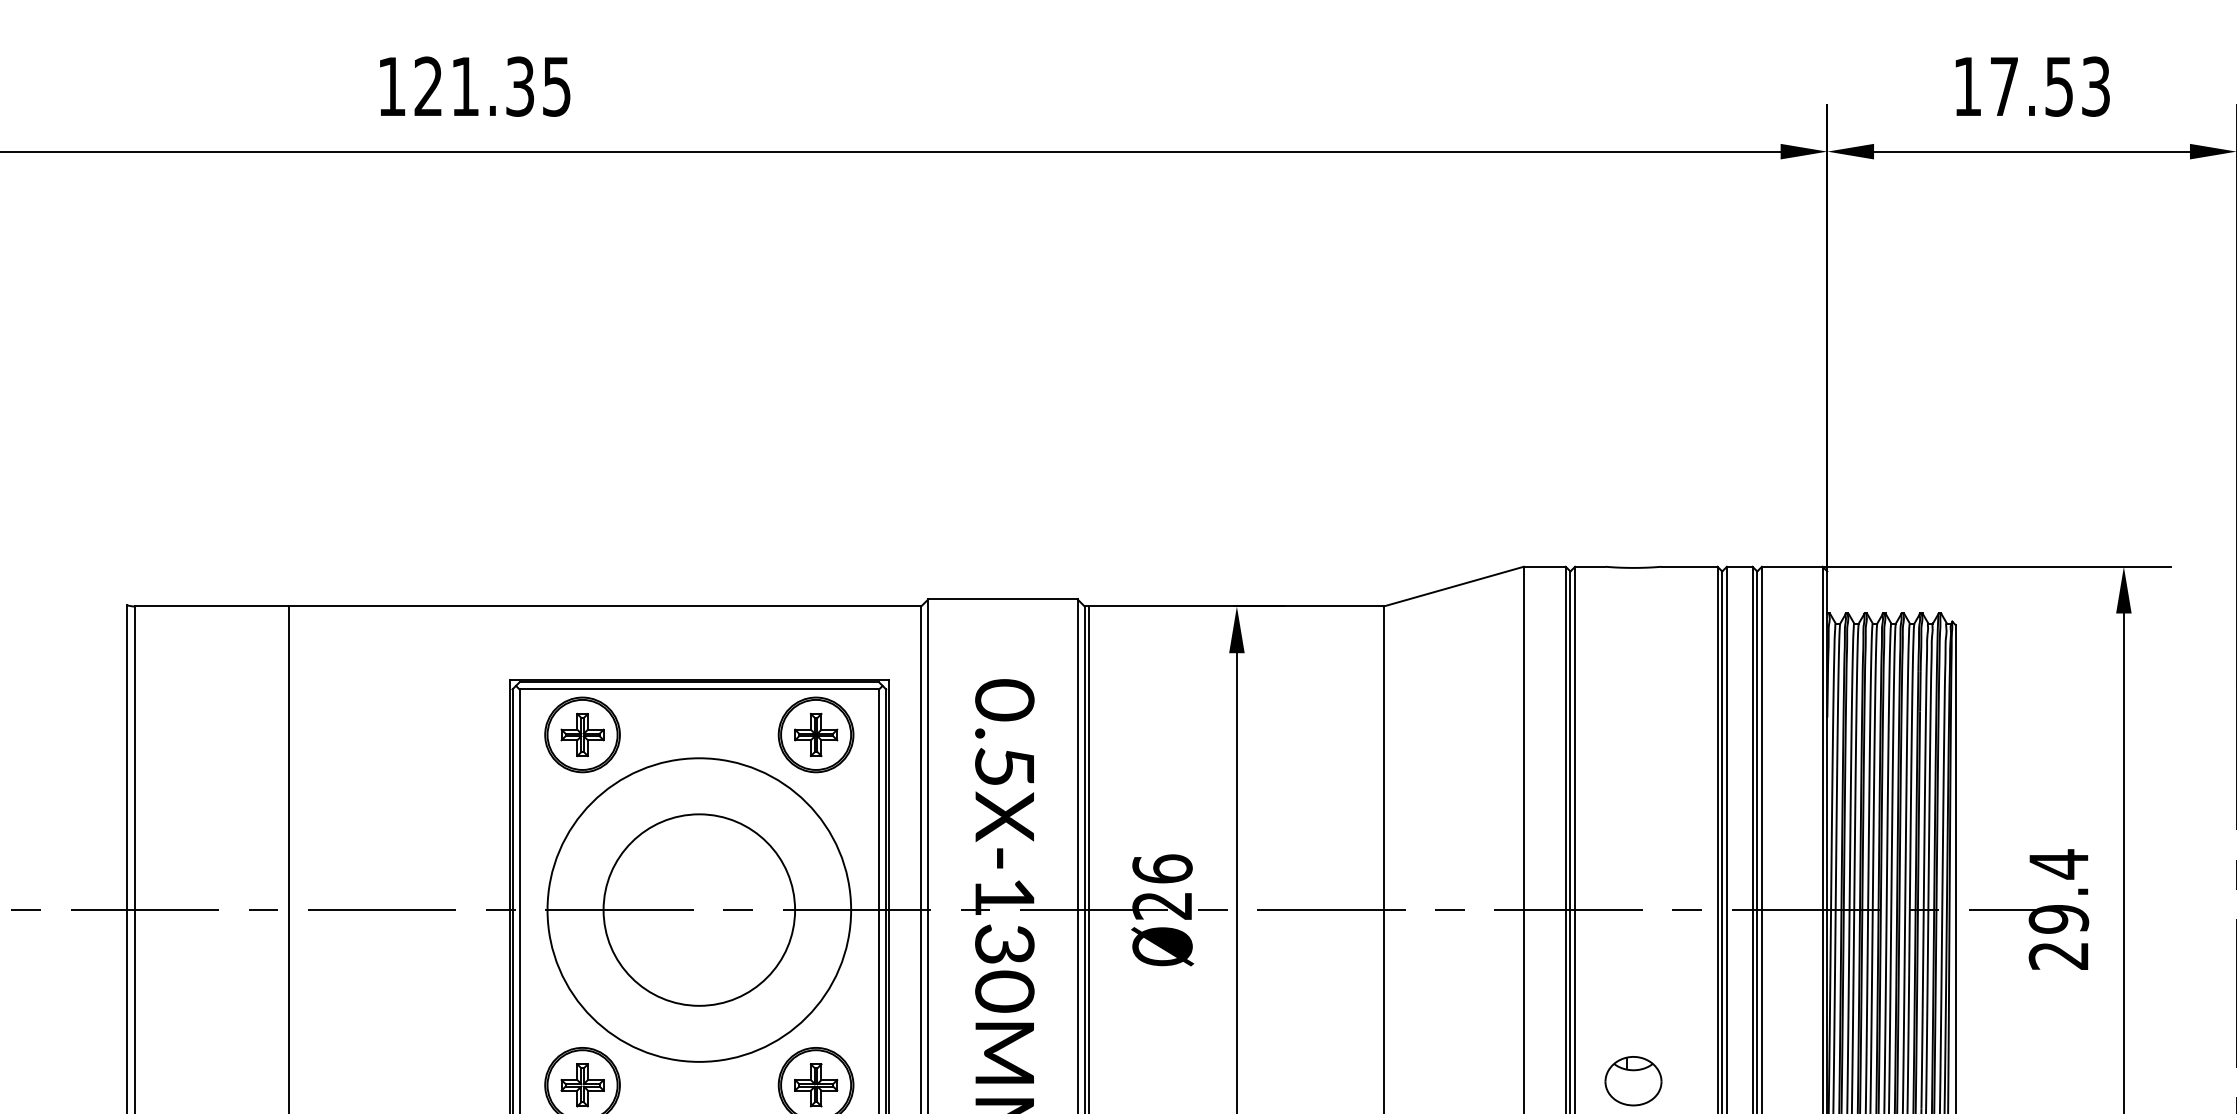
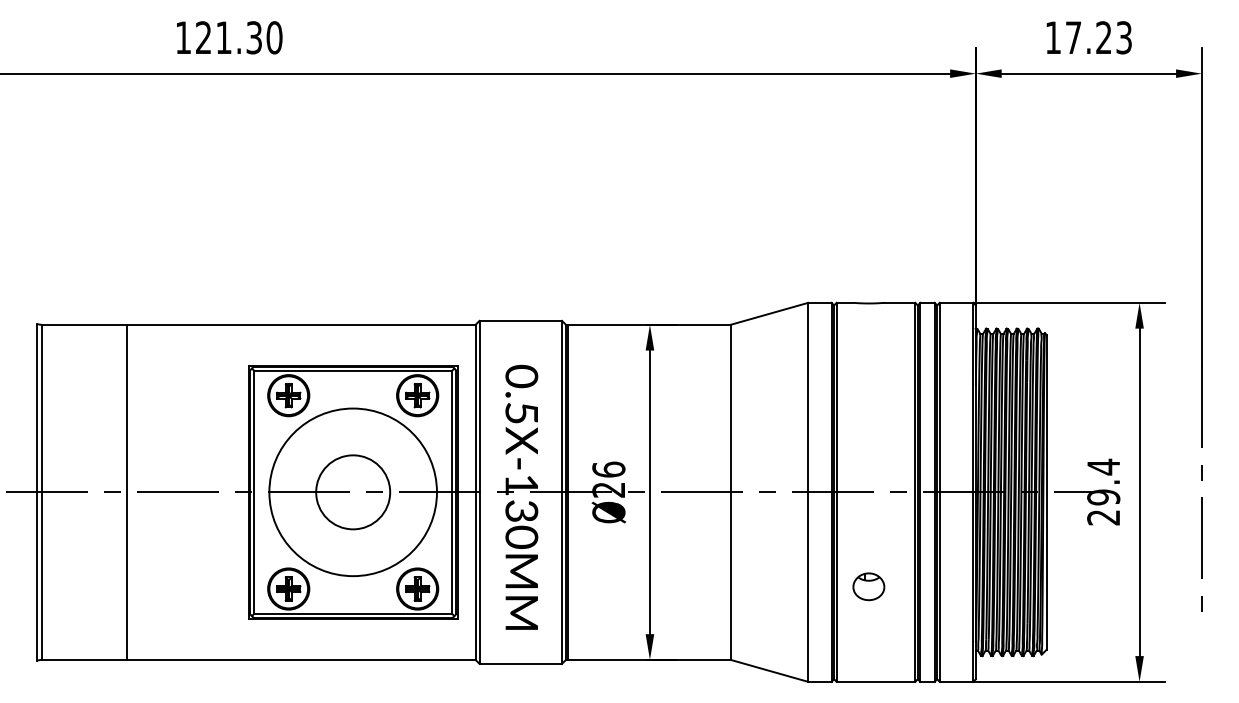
text: (556, 86) -> (274, 37), 121.35 -> 121.30
text: (2058, 86) -> (1103, 37), 17.53 -> 17.23
circle: (699, 910) -> (353, 492), size x0.7

